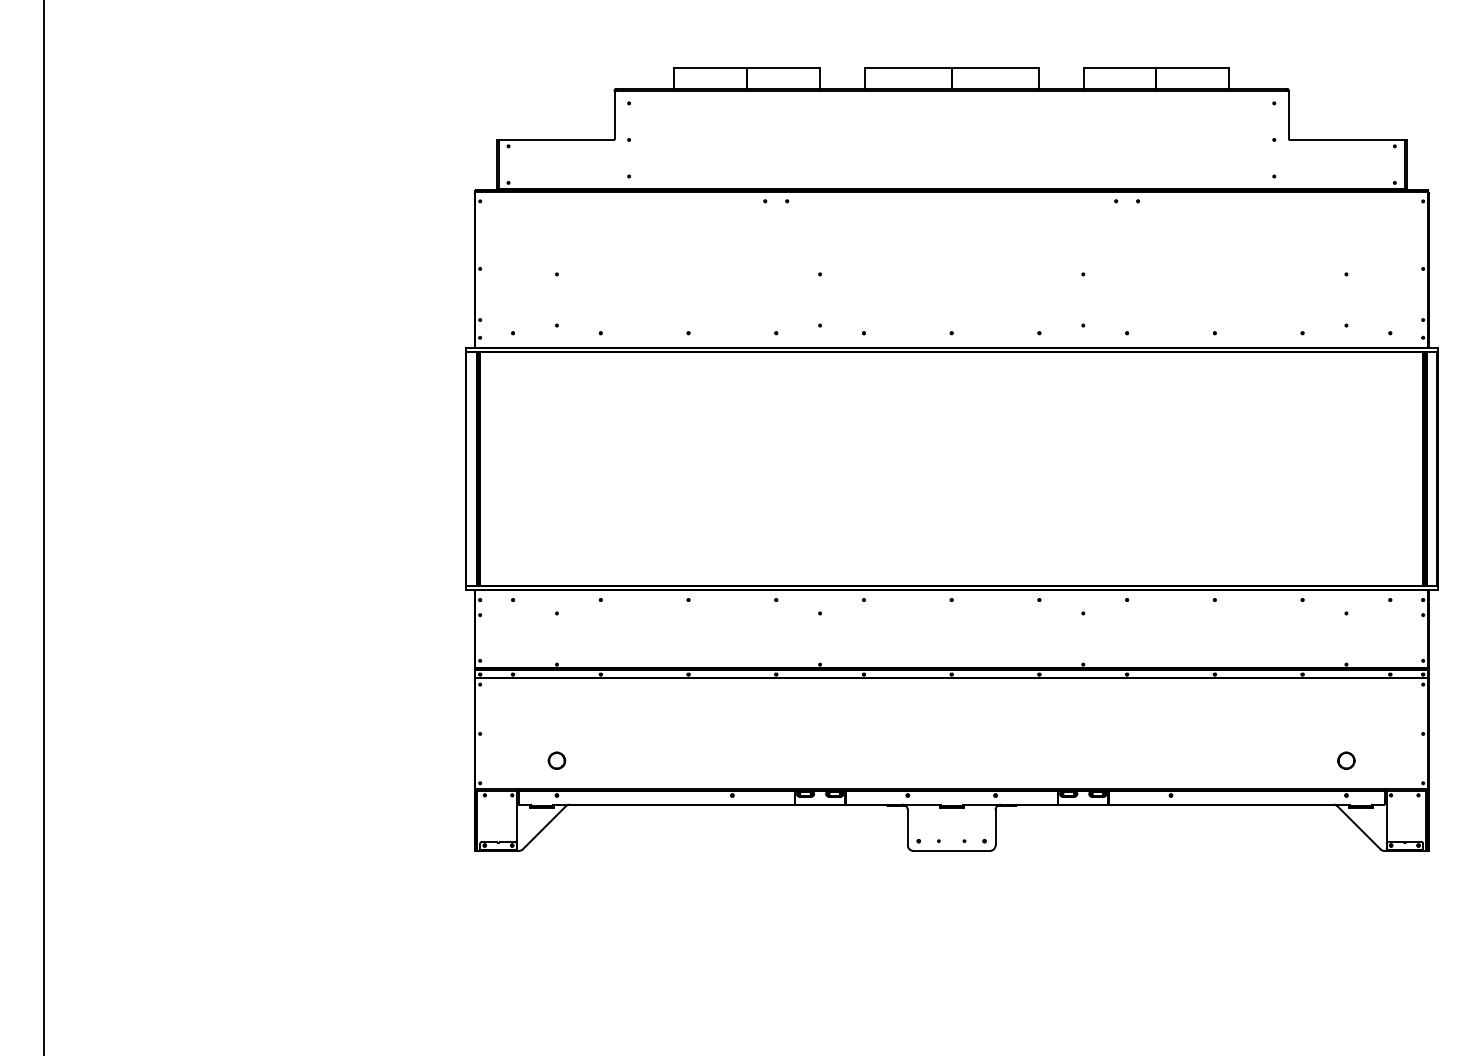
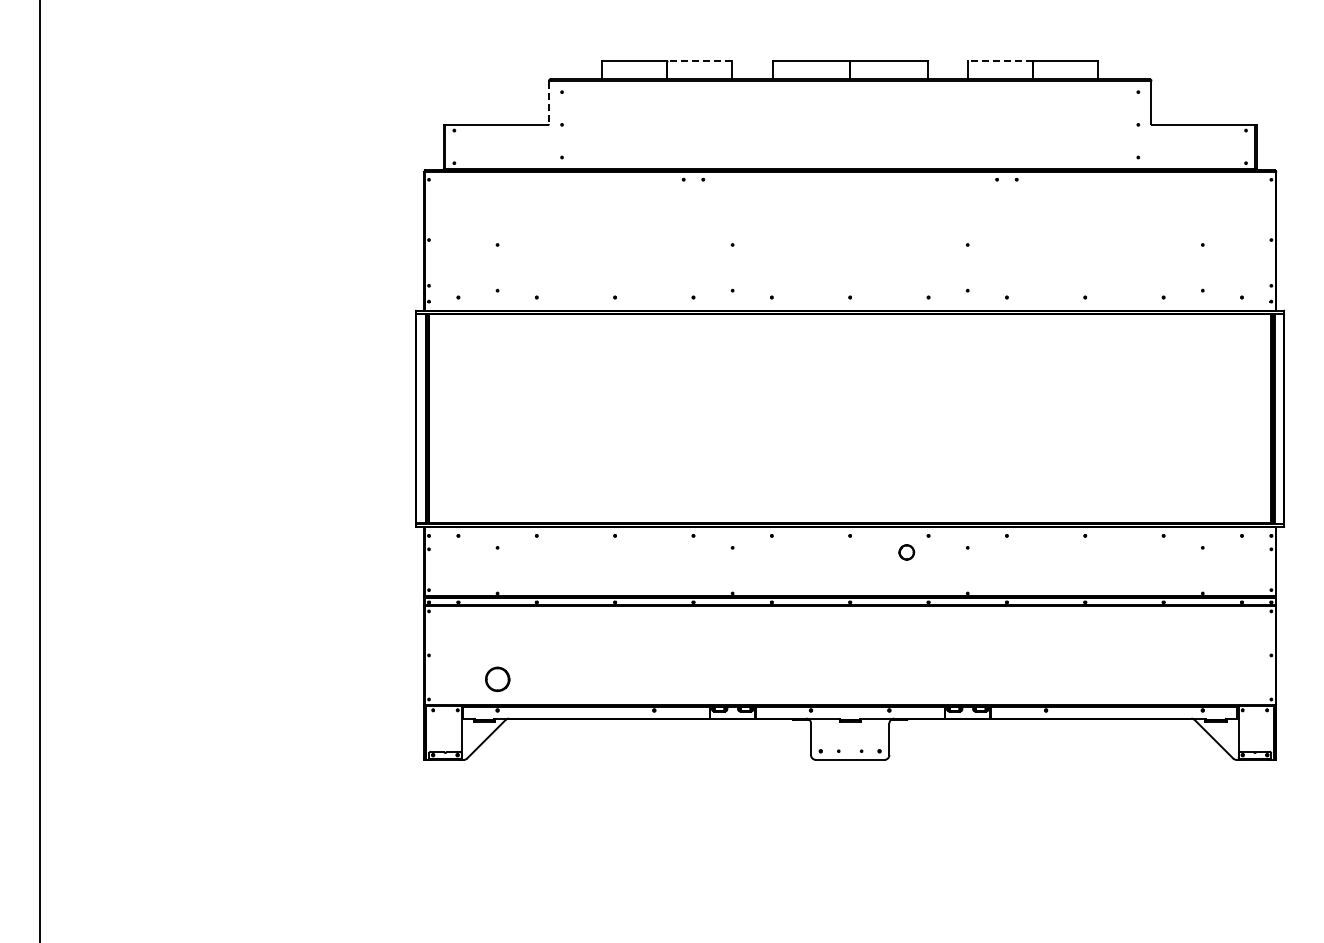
line: (782, 67) -> (699, 60), solid -> dashed
line: (1119, 67) -> (1000, 60), solid -> dashed
line: (615, 116) -> (549, 103), solid -> dashed
part: (556, 760) -> (497, 679), size x1.6
part: (1346, 760) -> (906, 552), moved

